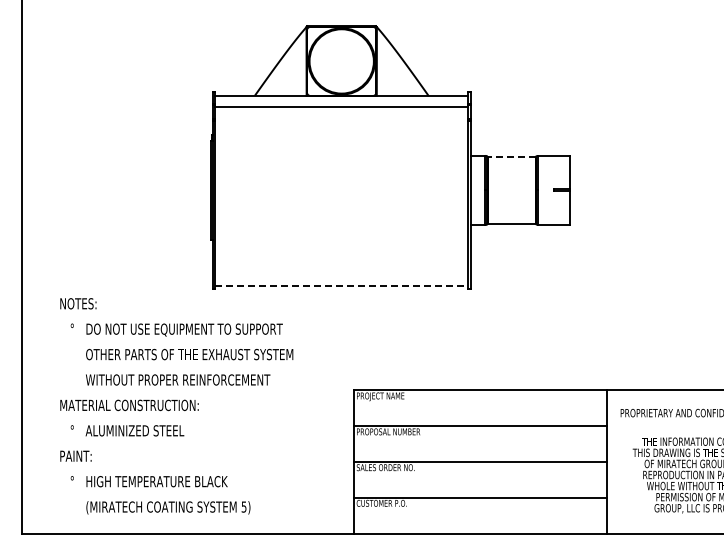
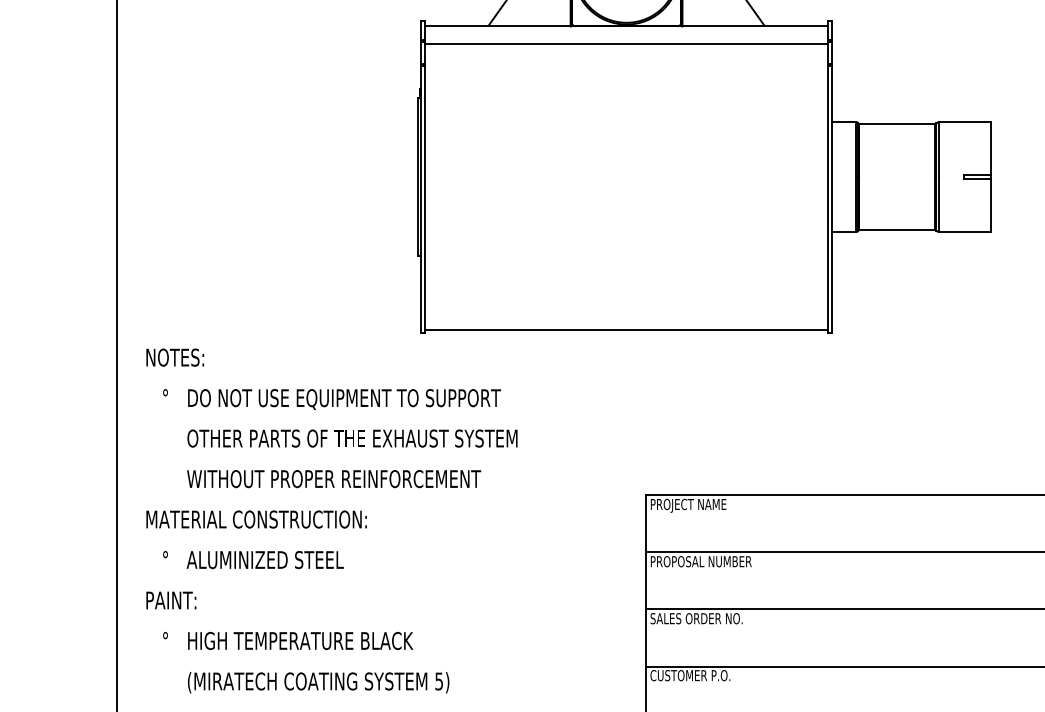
line: (511, 157) -> (897, 124), dashed -> solid
line: (341, 286) -> (626, 330), dashed -> solid
text: (176, 406) -> (331, 521), moved

